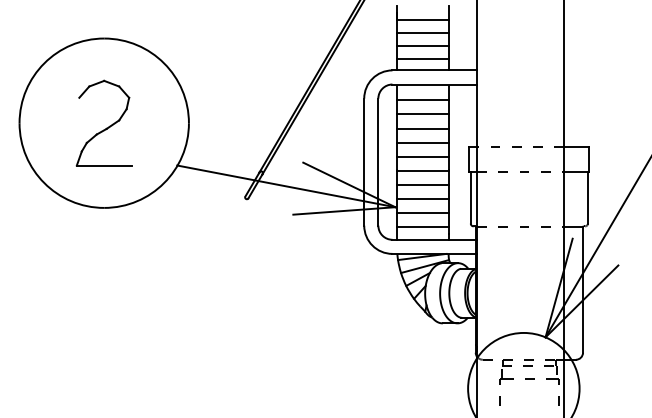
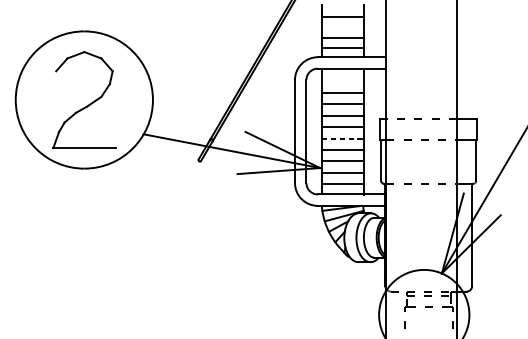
line: (423, 33) -> (342, 27), removed
line: (423, 100) -> (342, 81), removed
part: (103, 122) -> (83, 99), size x1.4
line: (423, 170) -> (342, 138), solid -> dashed

